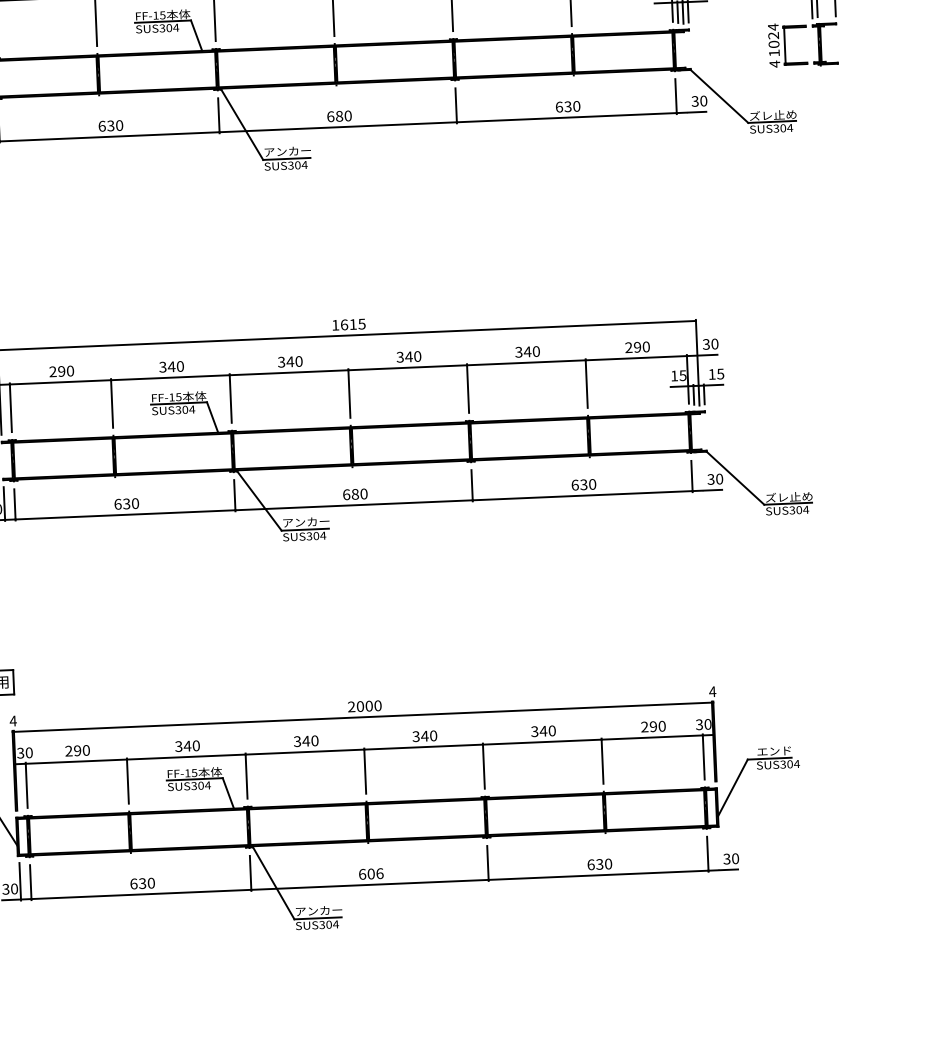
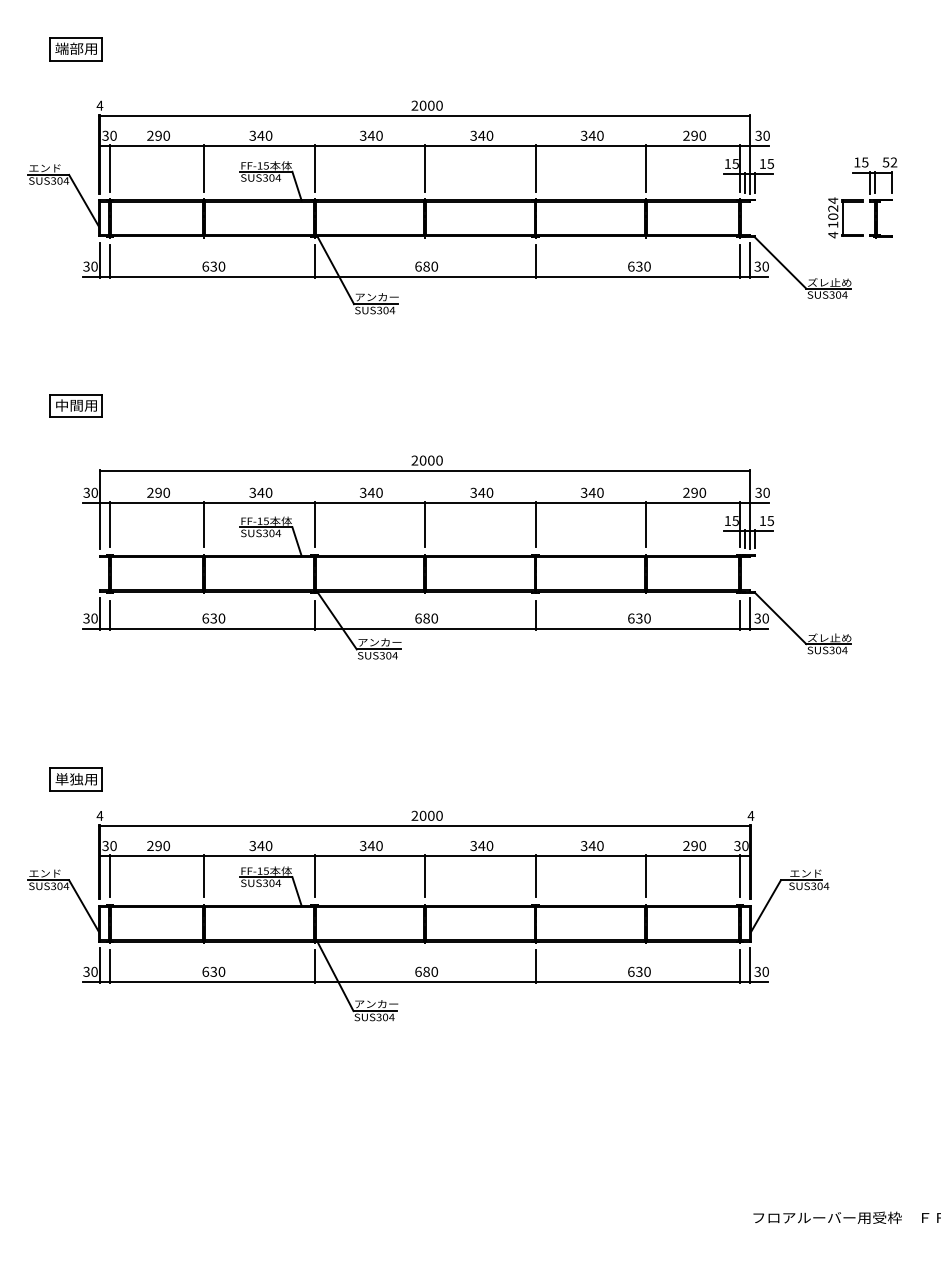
line: (686, 94) -> (749, 259), added
text: (348, 324) -> (426, 460), 1615 -> 2000
line: (701, 474) -> (749, 613), added
line: (717, 852) -> (749, 965), added
text: (375, 873) -> (430, 971), 606 -> 680

